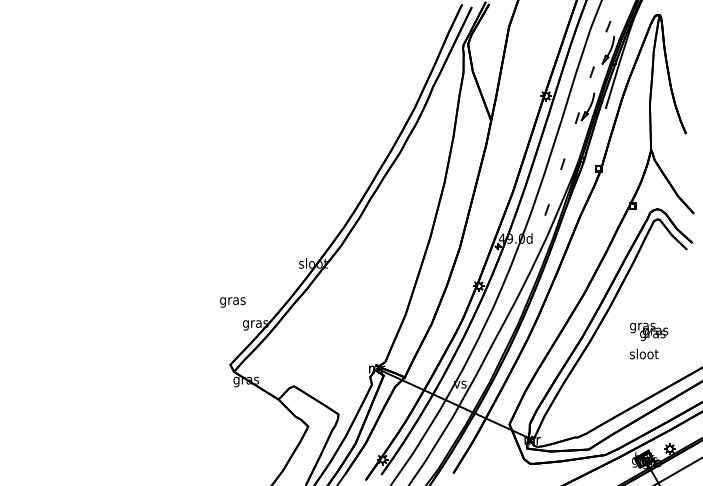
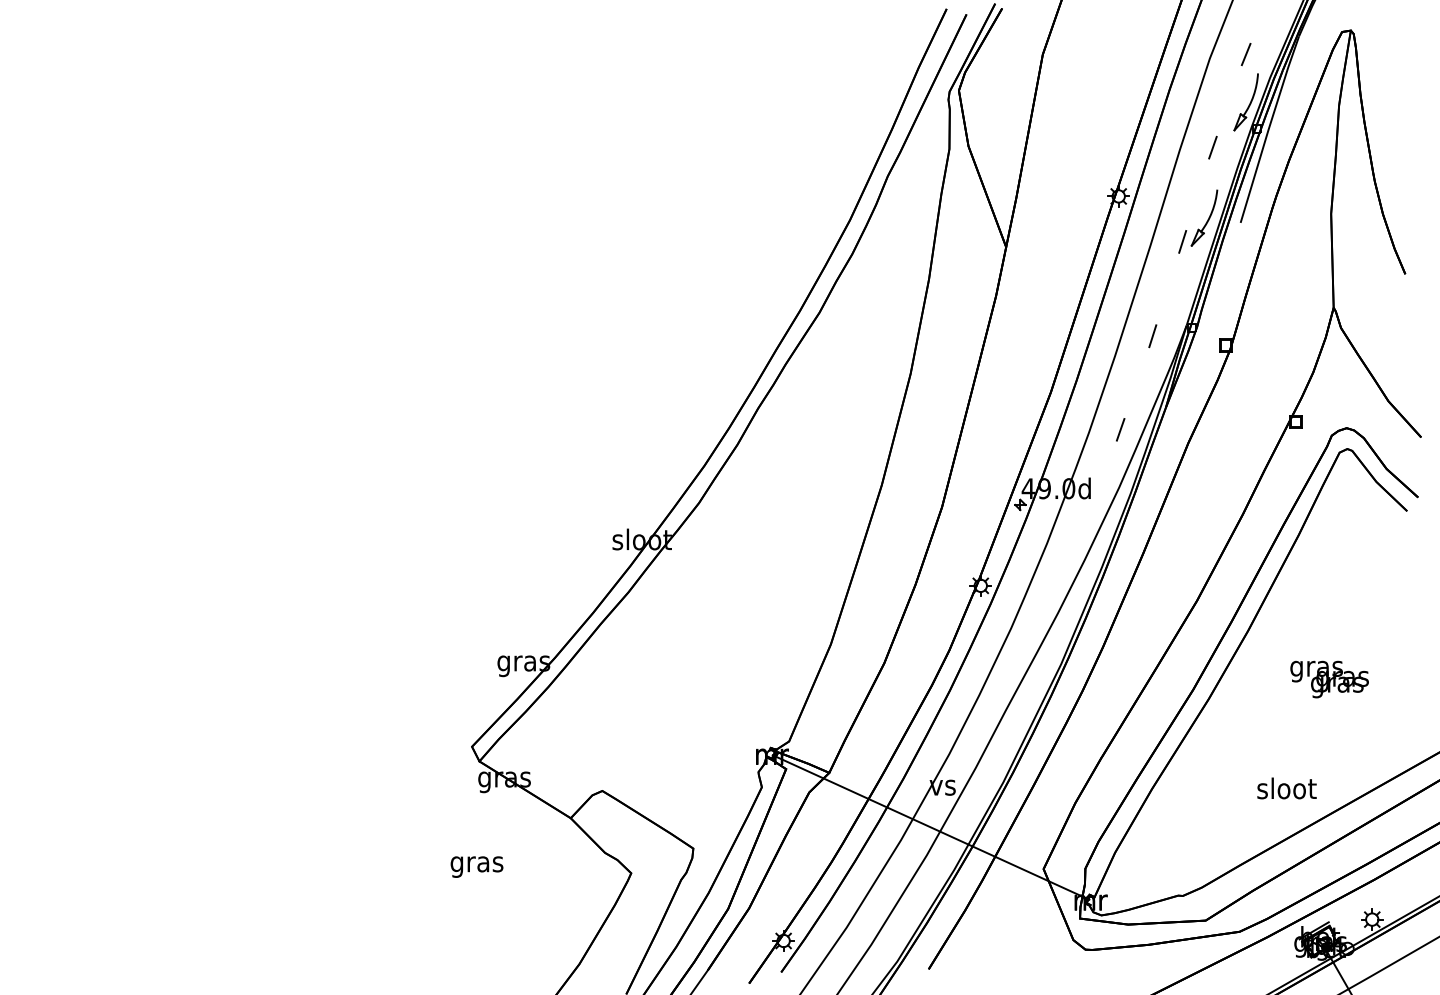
text: (232, 302) -> (476, 867), moved
text: (644, 353) -> (1287, 787), moved

